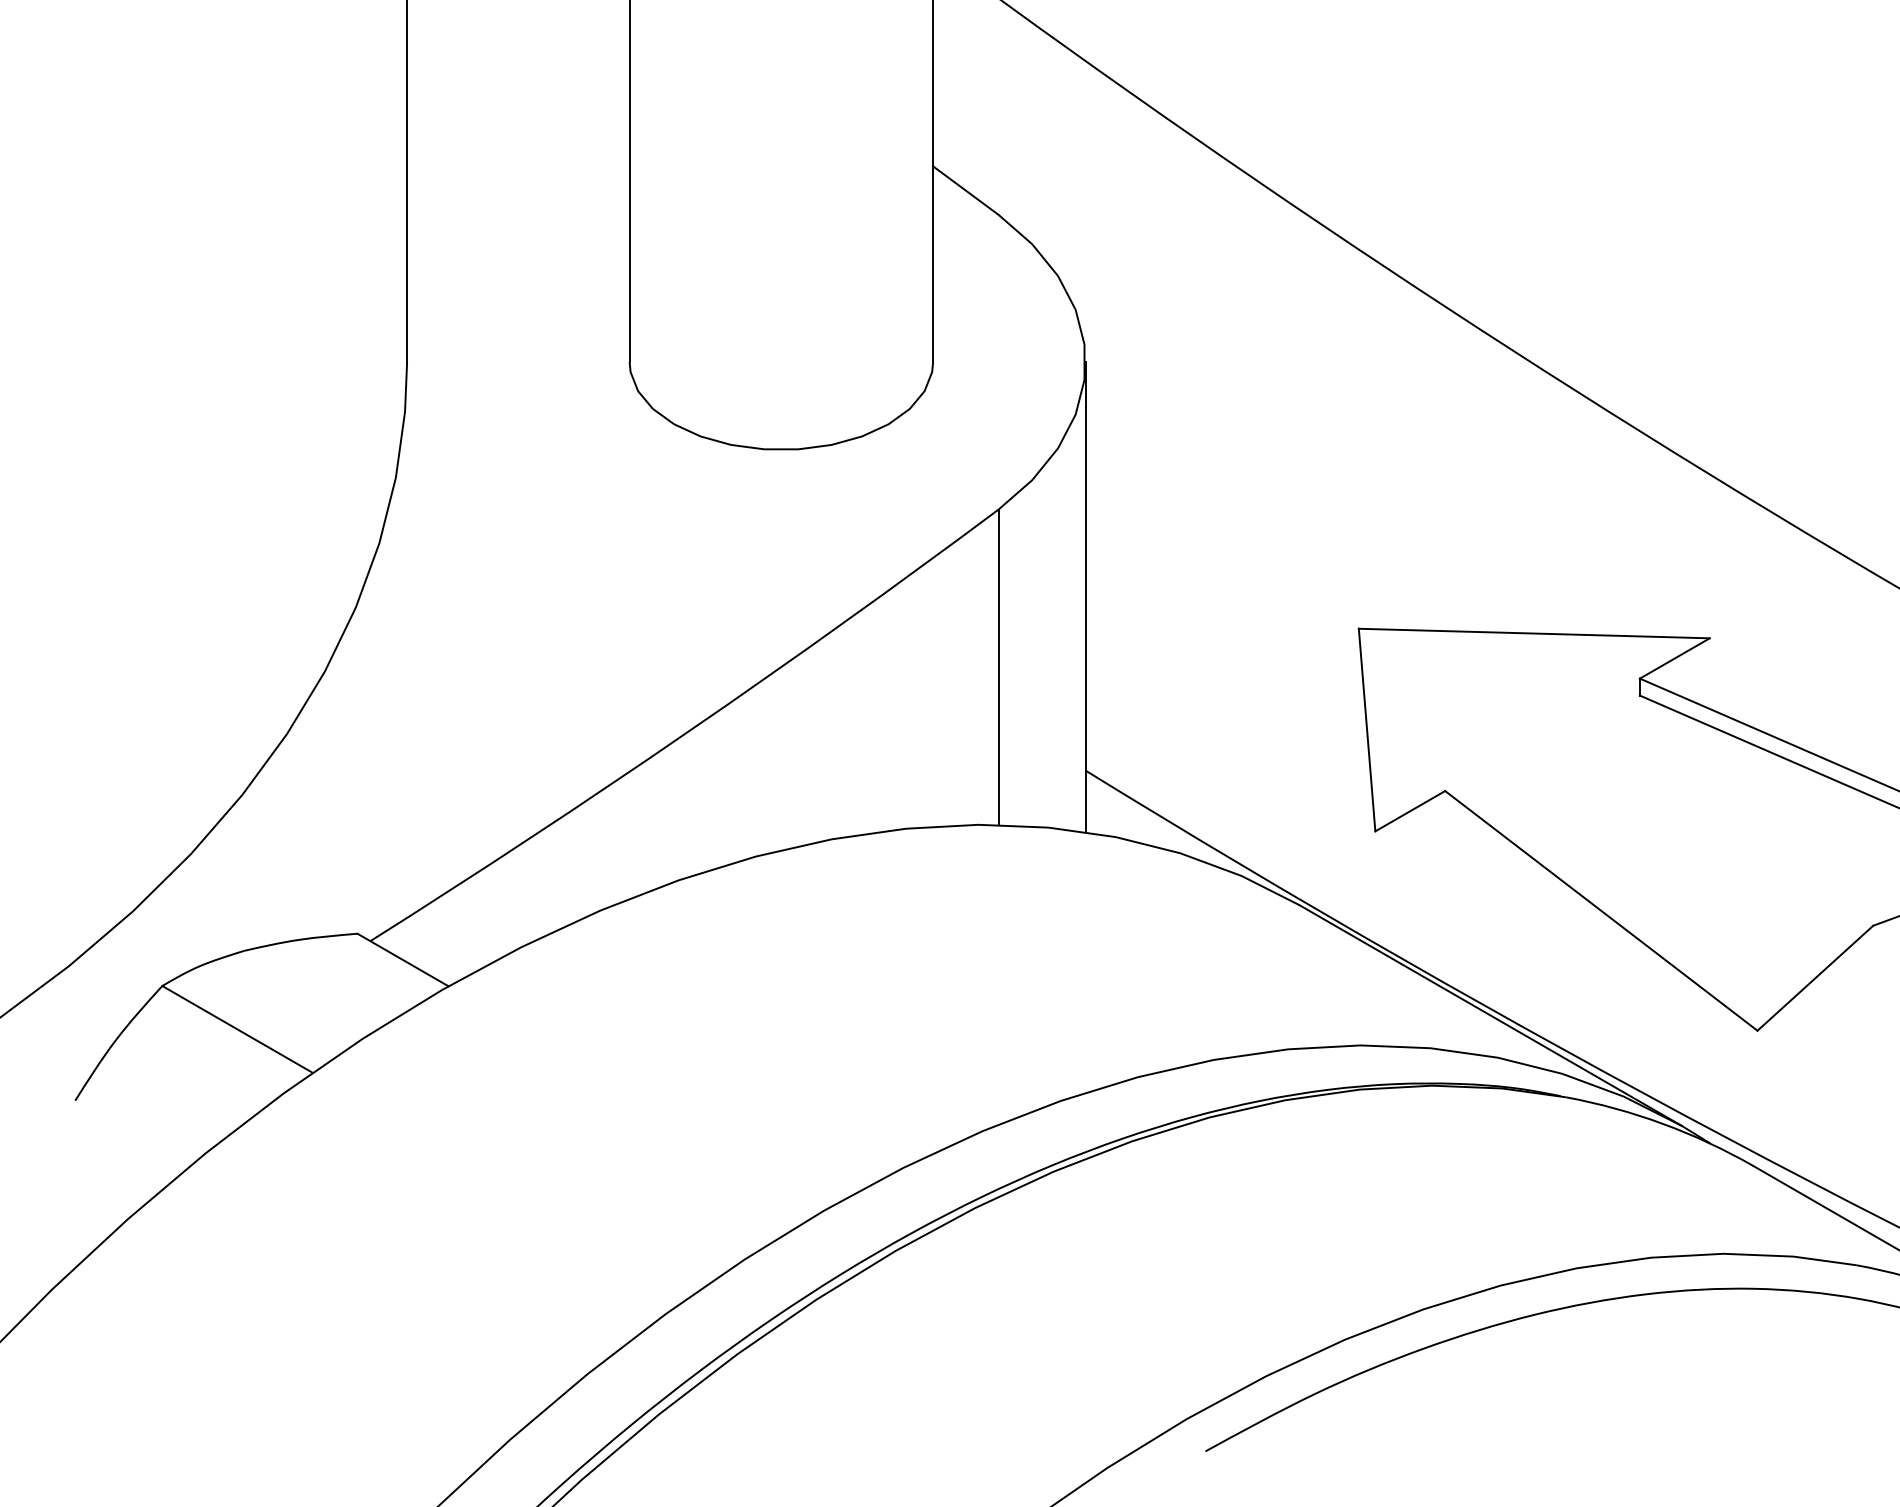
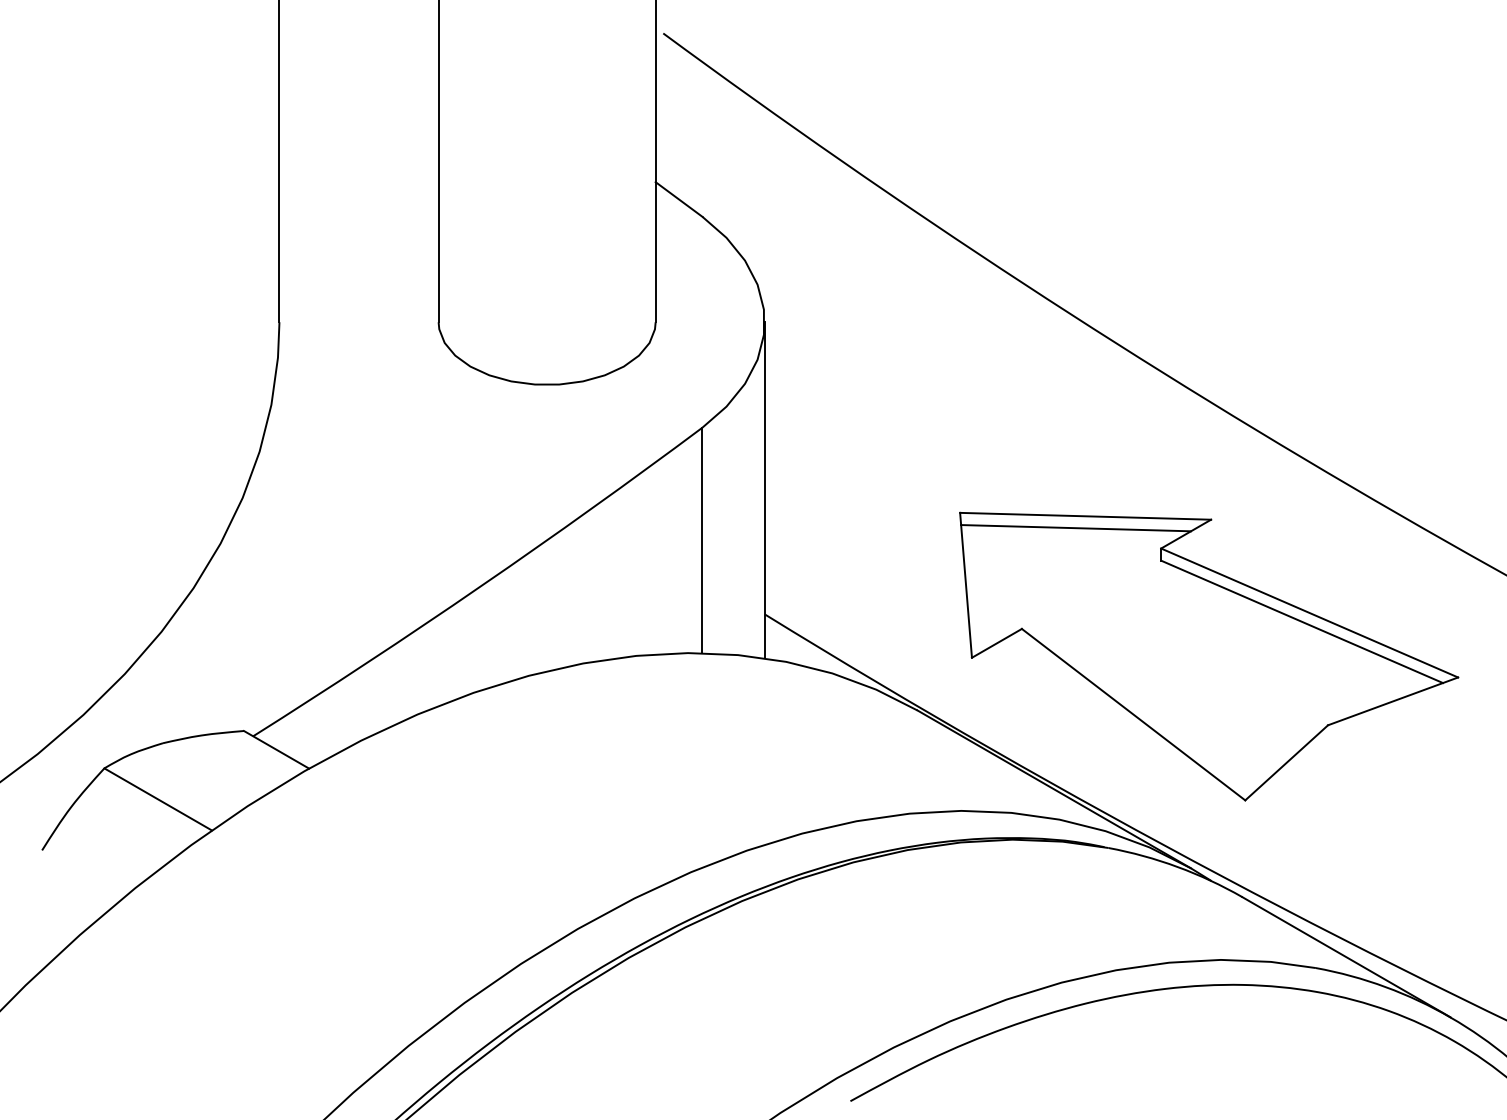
line: (1521, 650) -> (1076, 528), added

